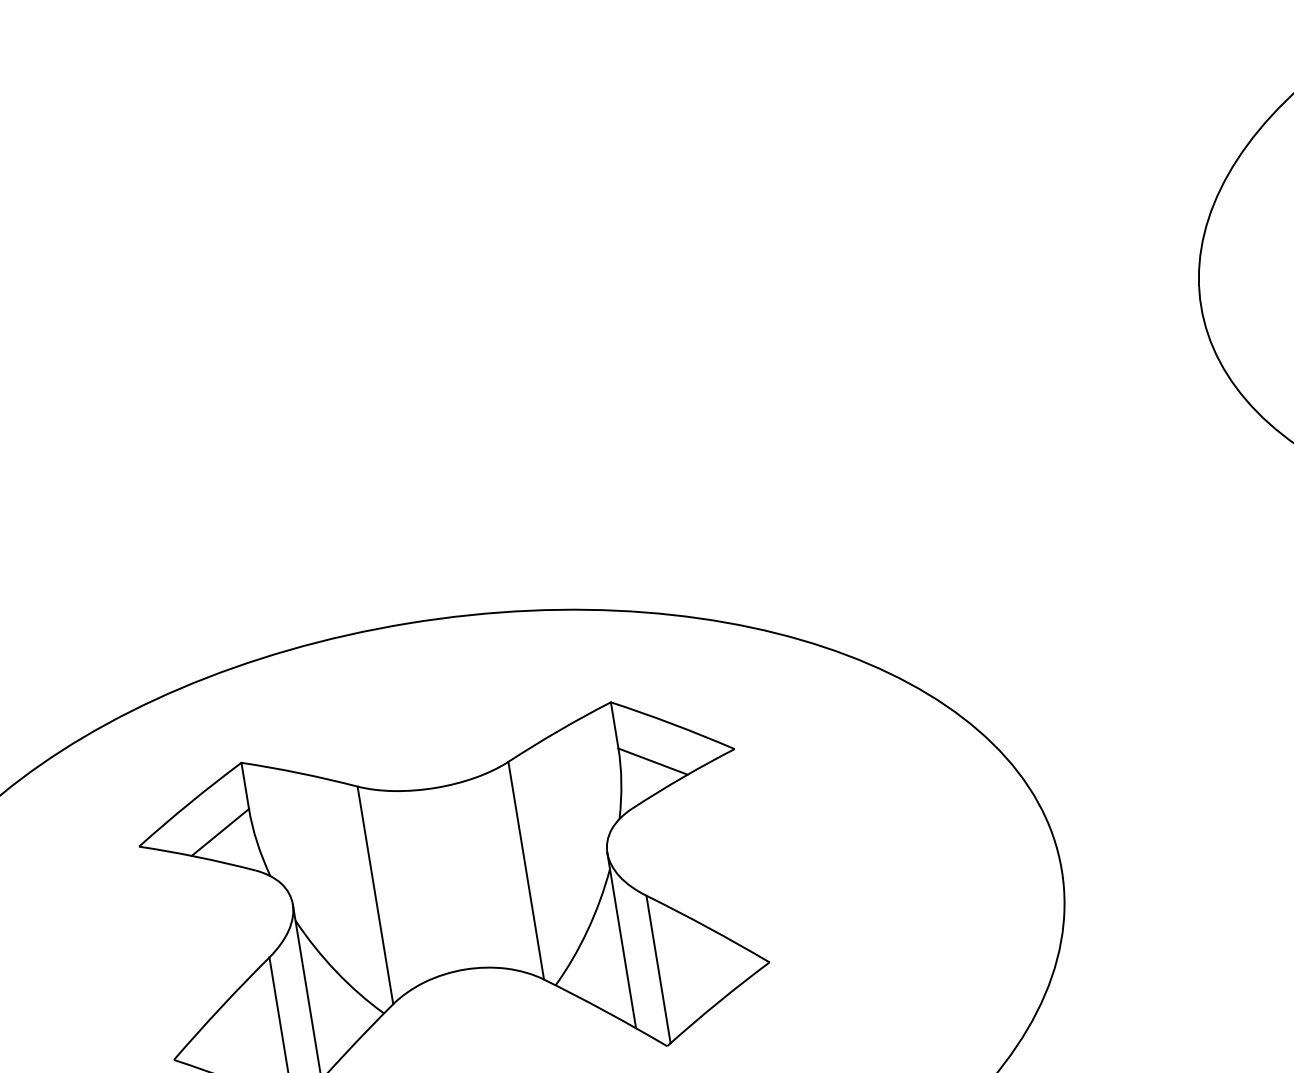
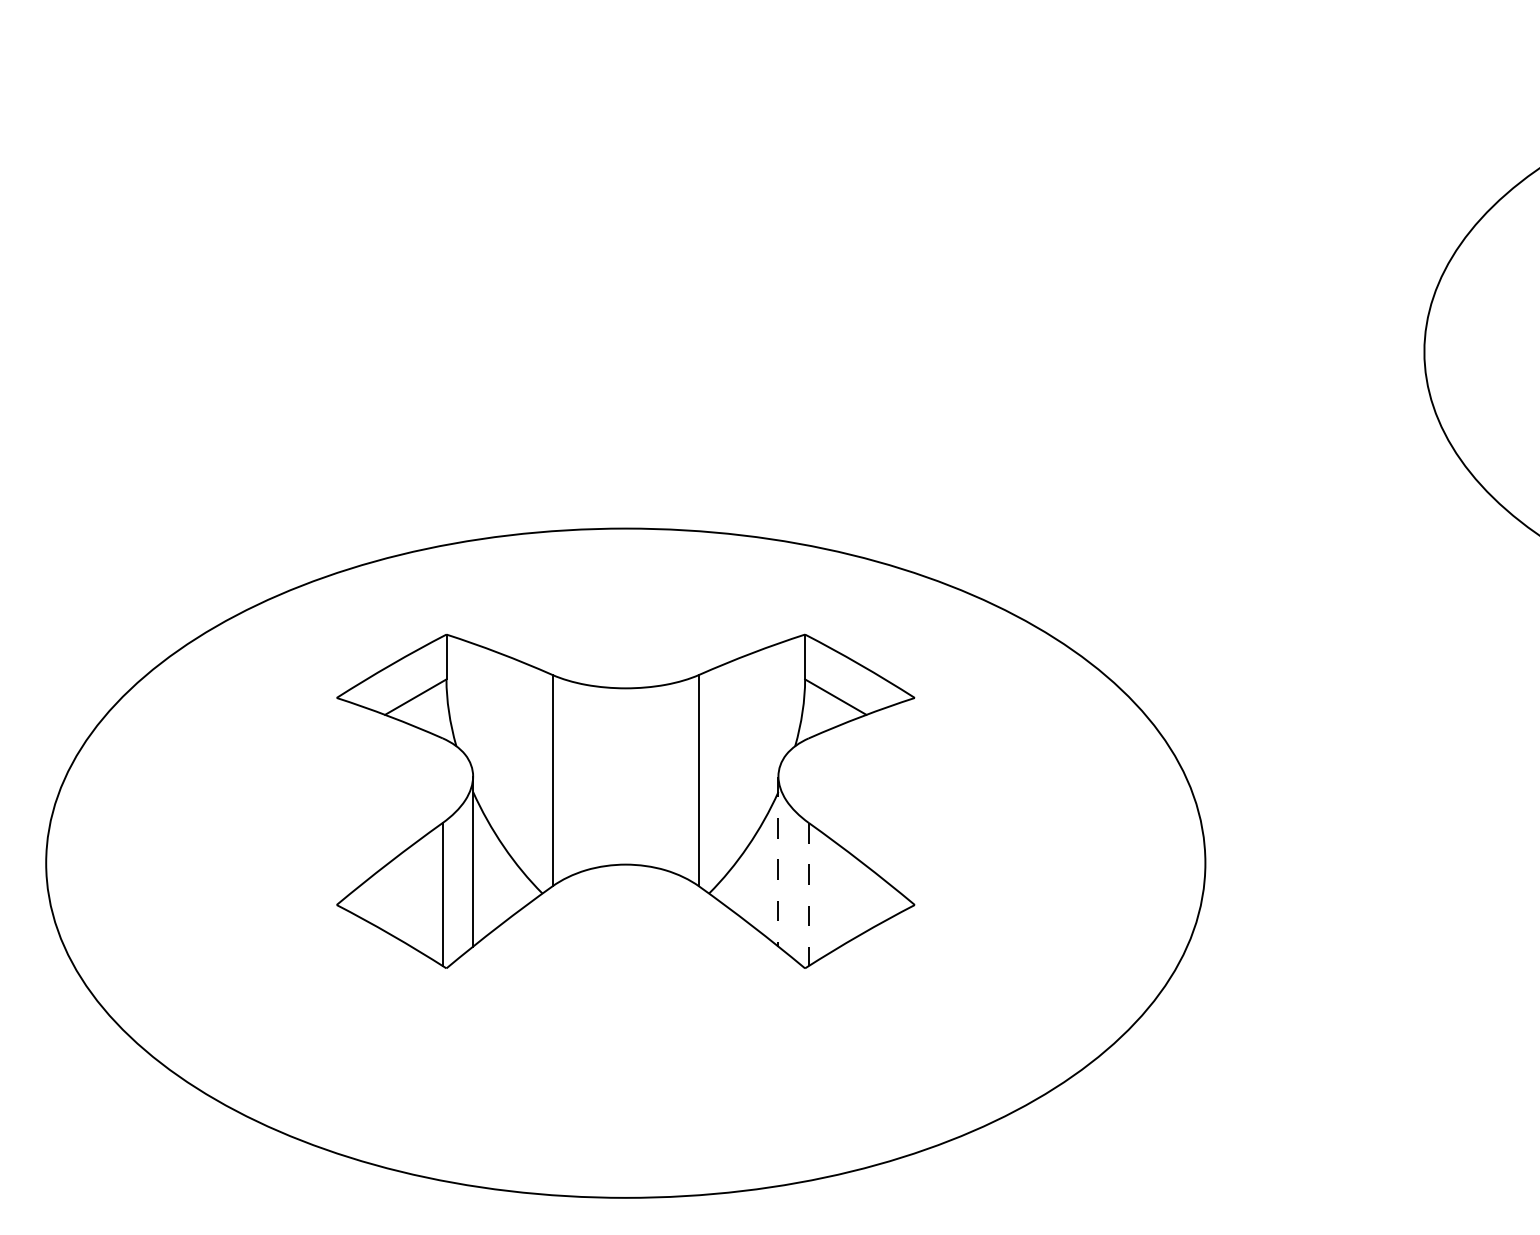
line: (621, 941) -> (778, 862), solid -> dashed
line: (658, 969) -> (808, 894), solid -> dashed

